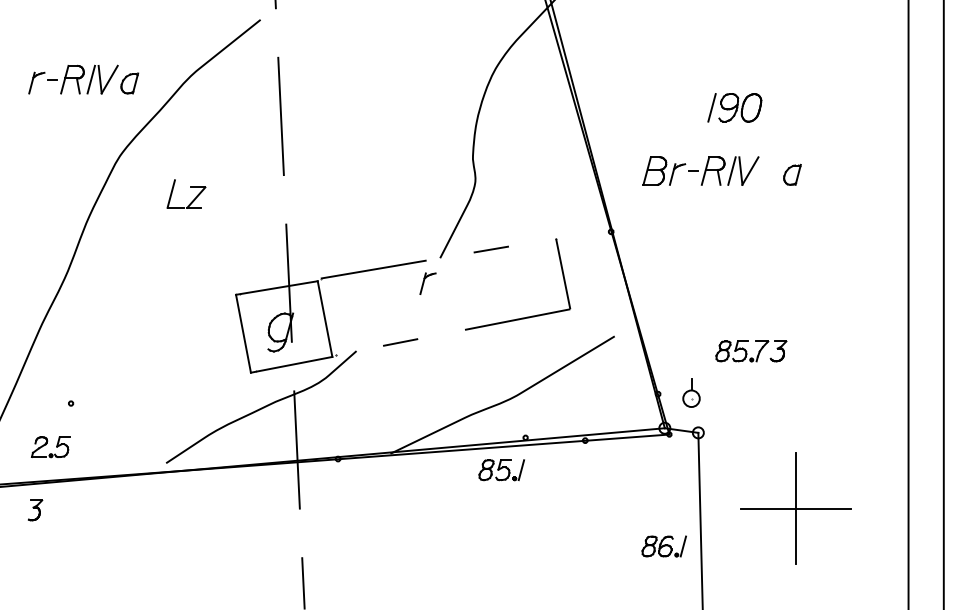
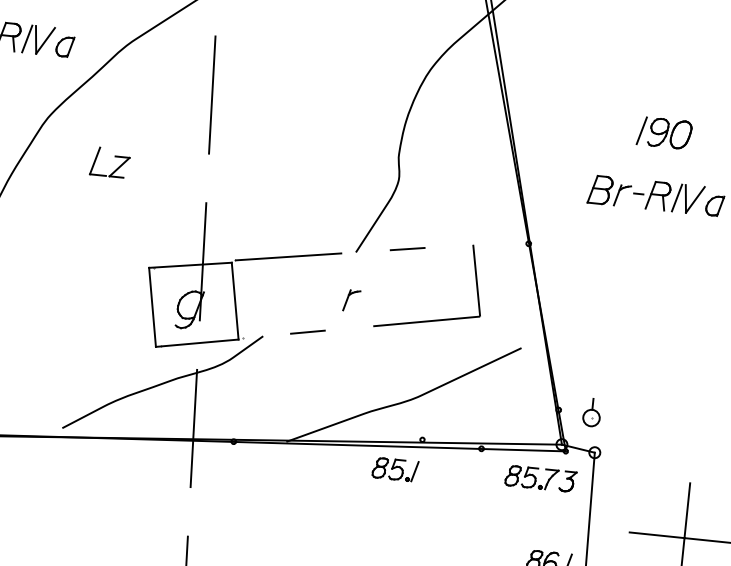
part: (700, 170) -> (645, 194), moved
part: (427, 283) -> (351, 300), moved
part: (751, 351) -> (540, 478), moved

